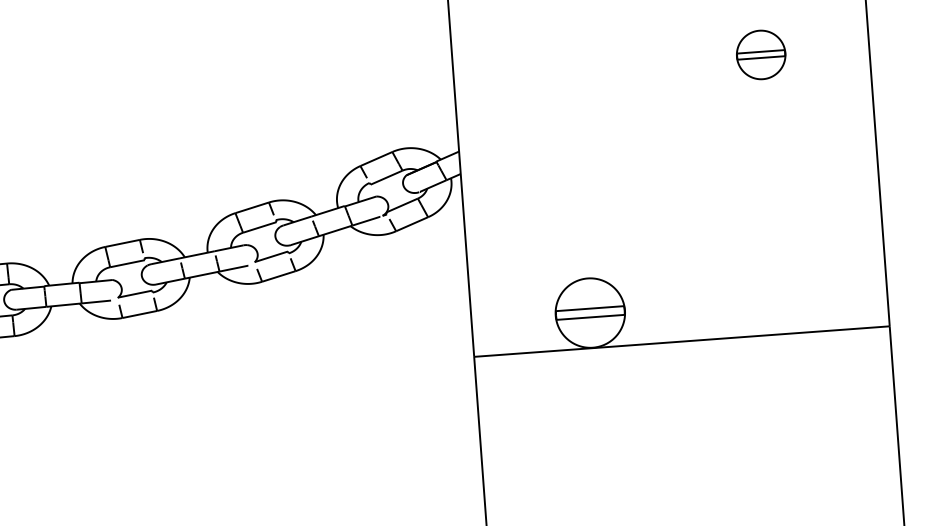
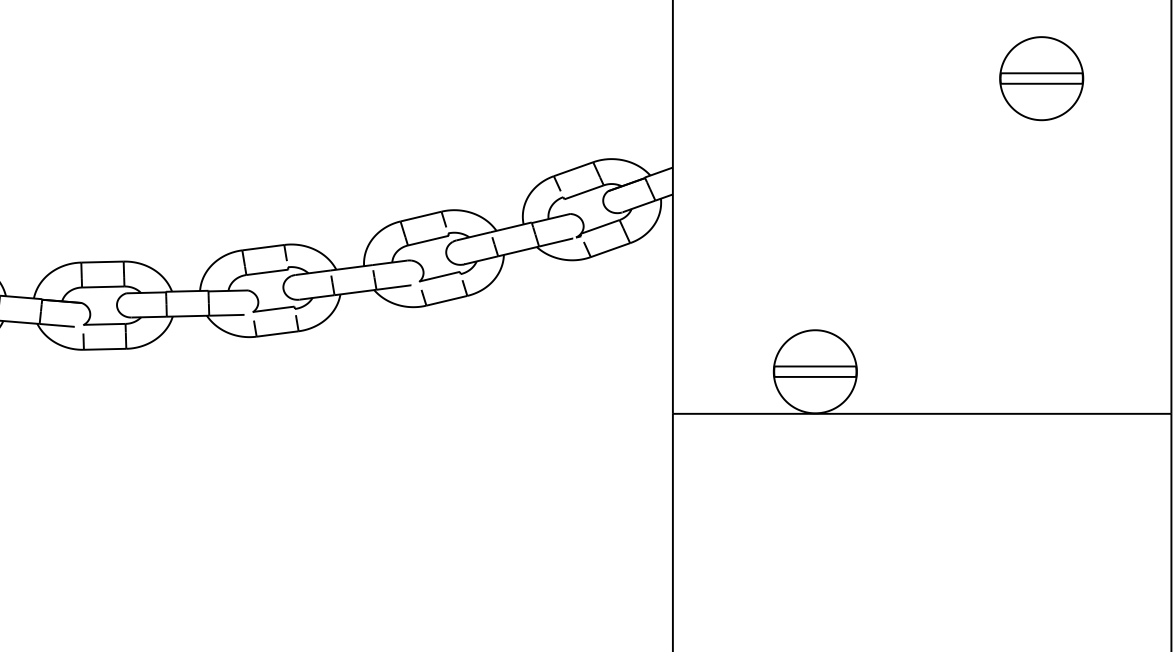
part: (760, 54) -> (1041, 78), size x1.43

